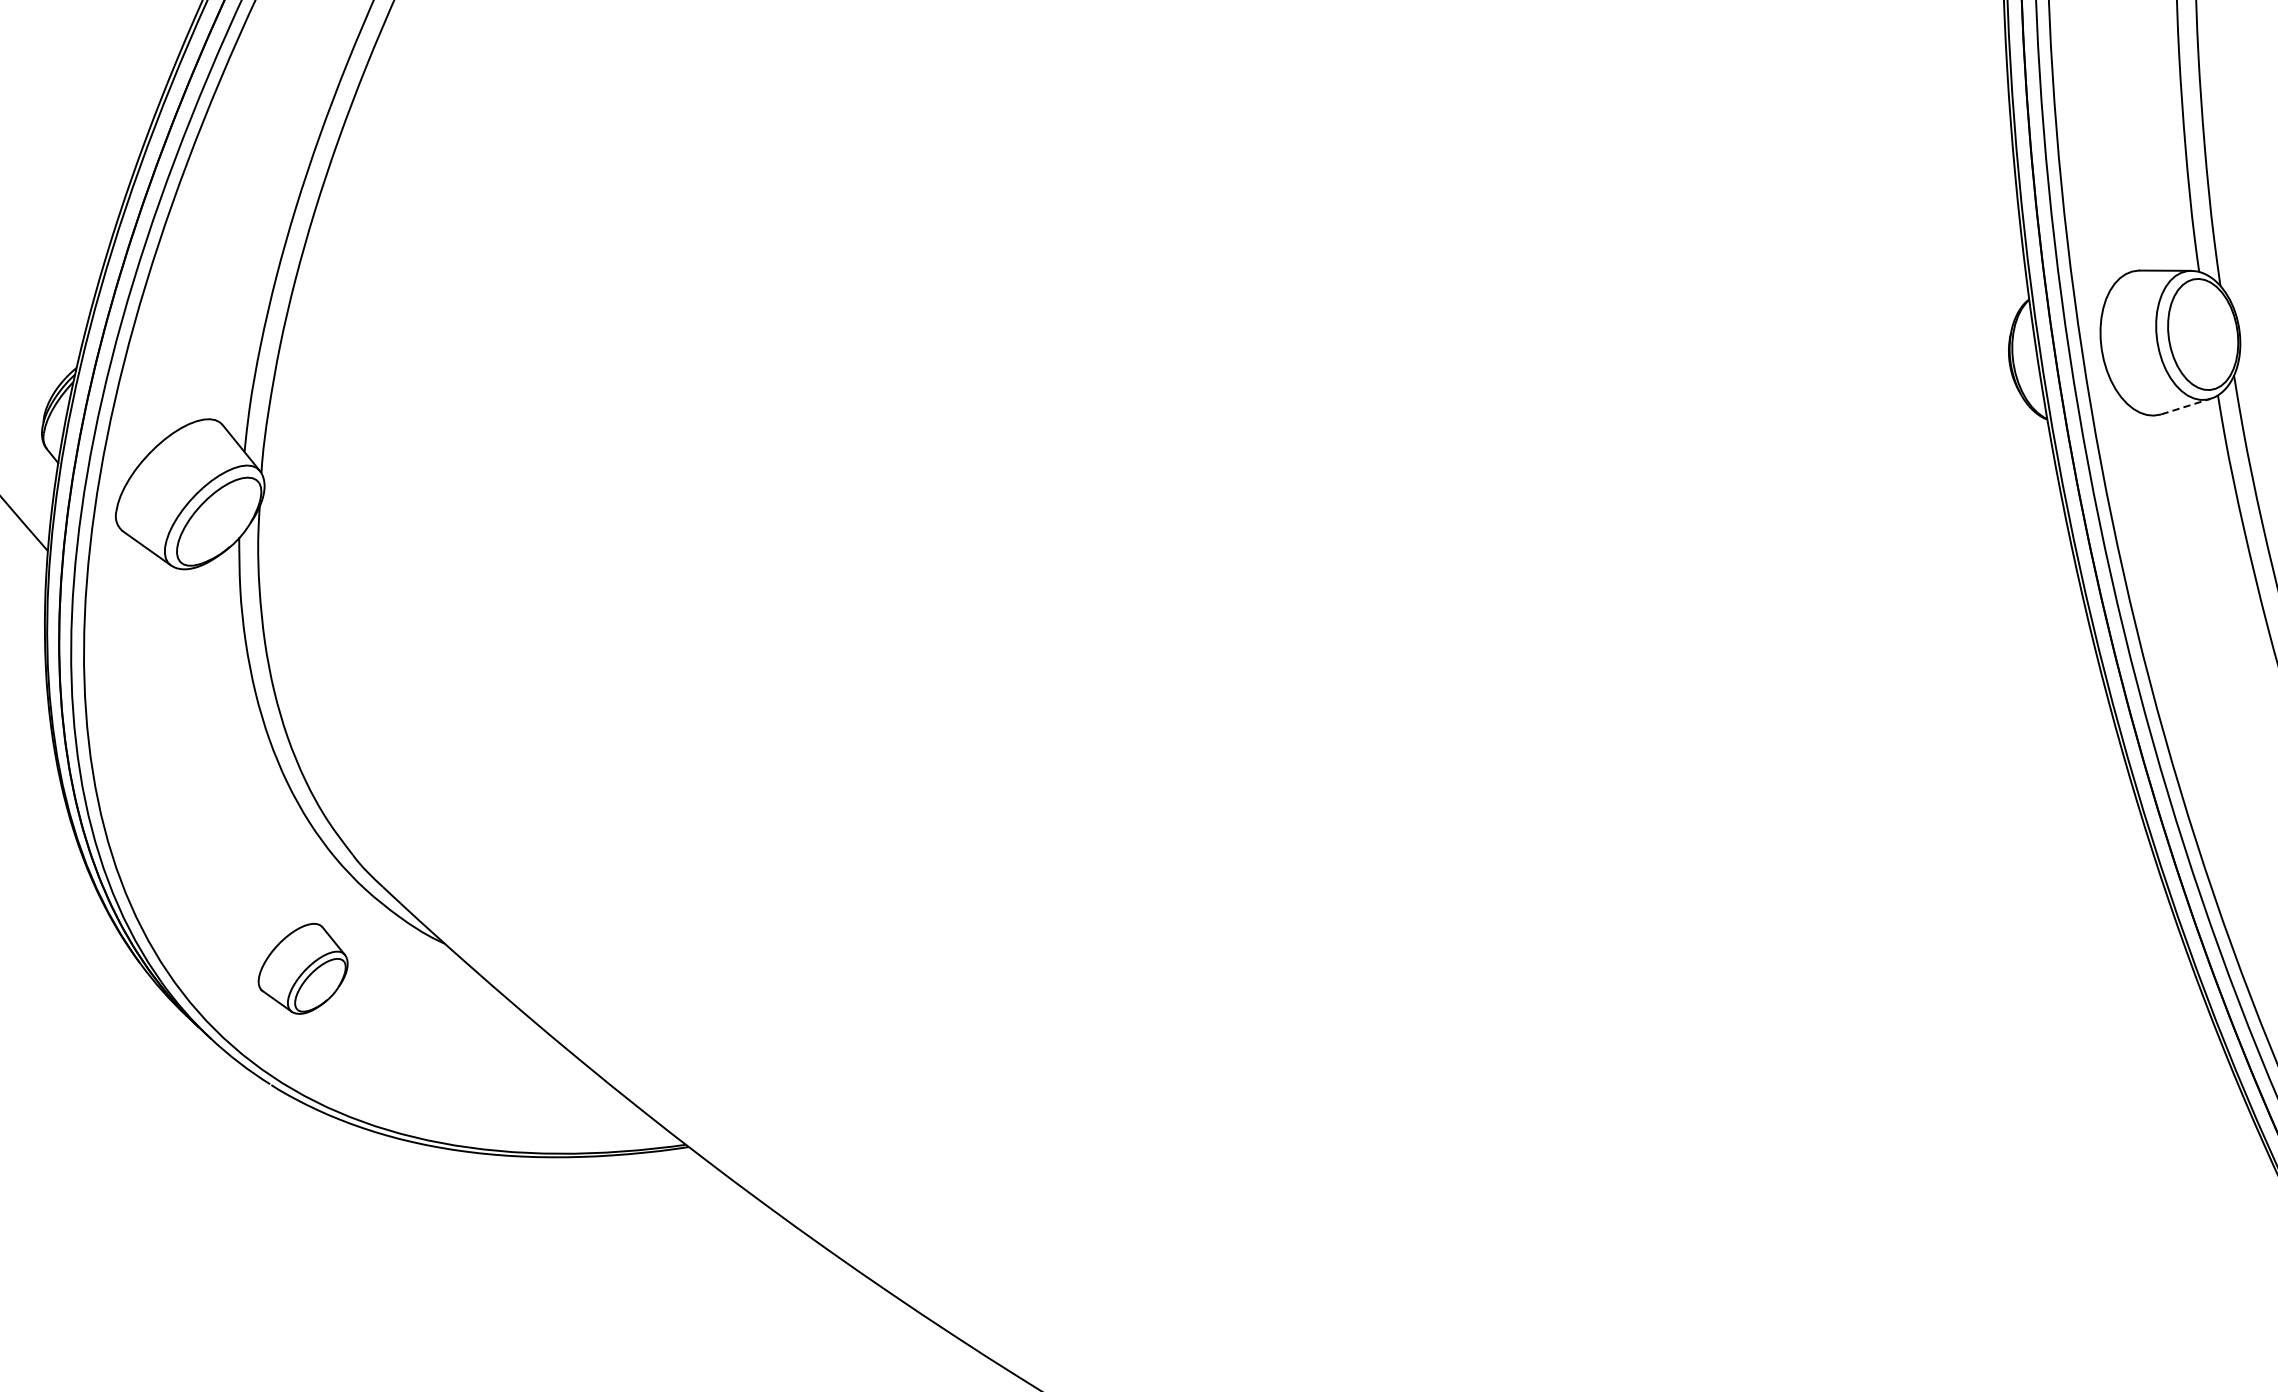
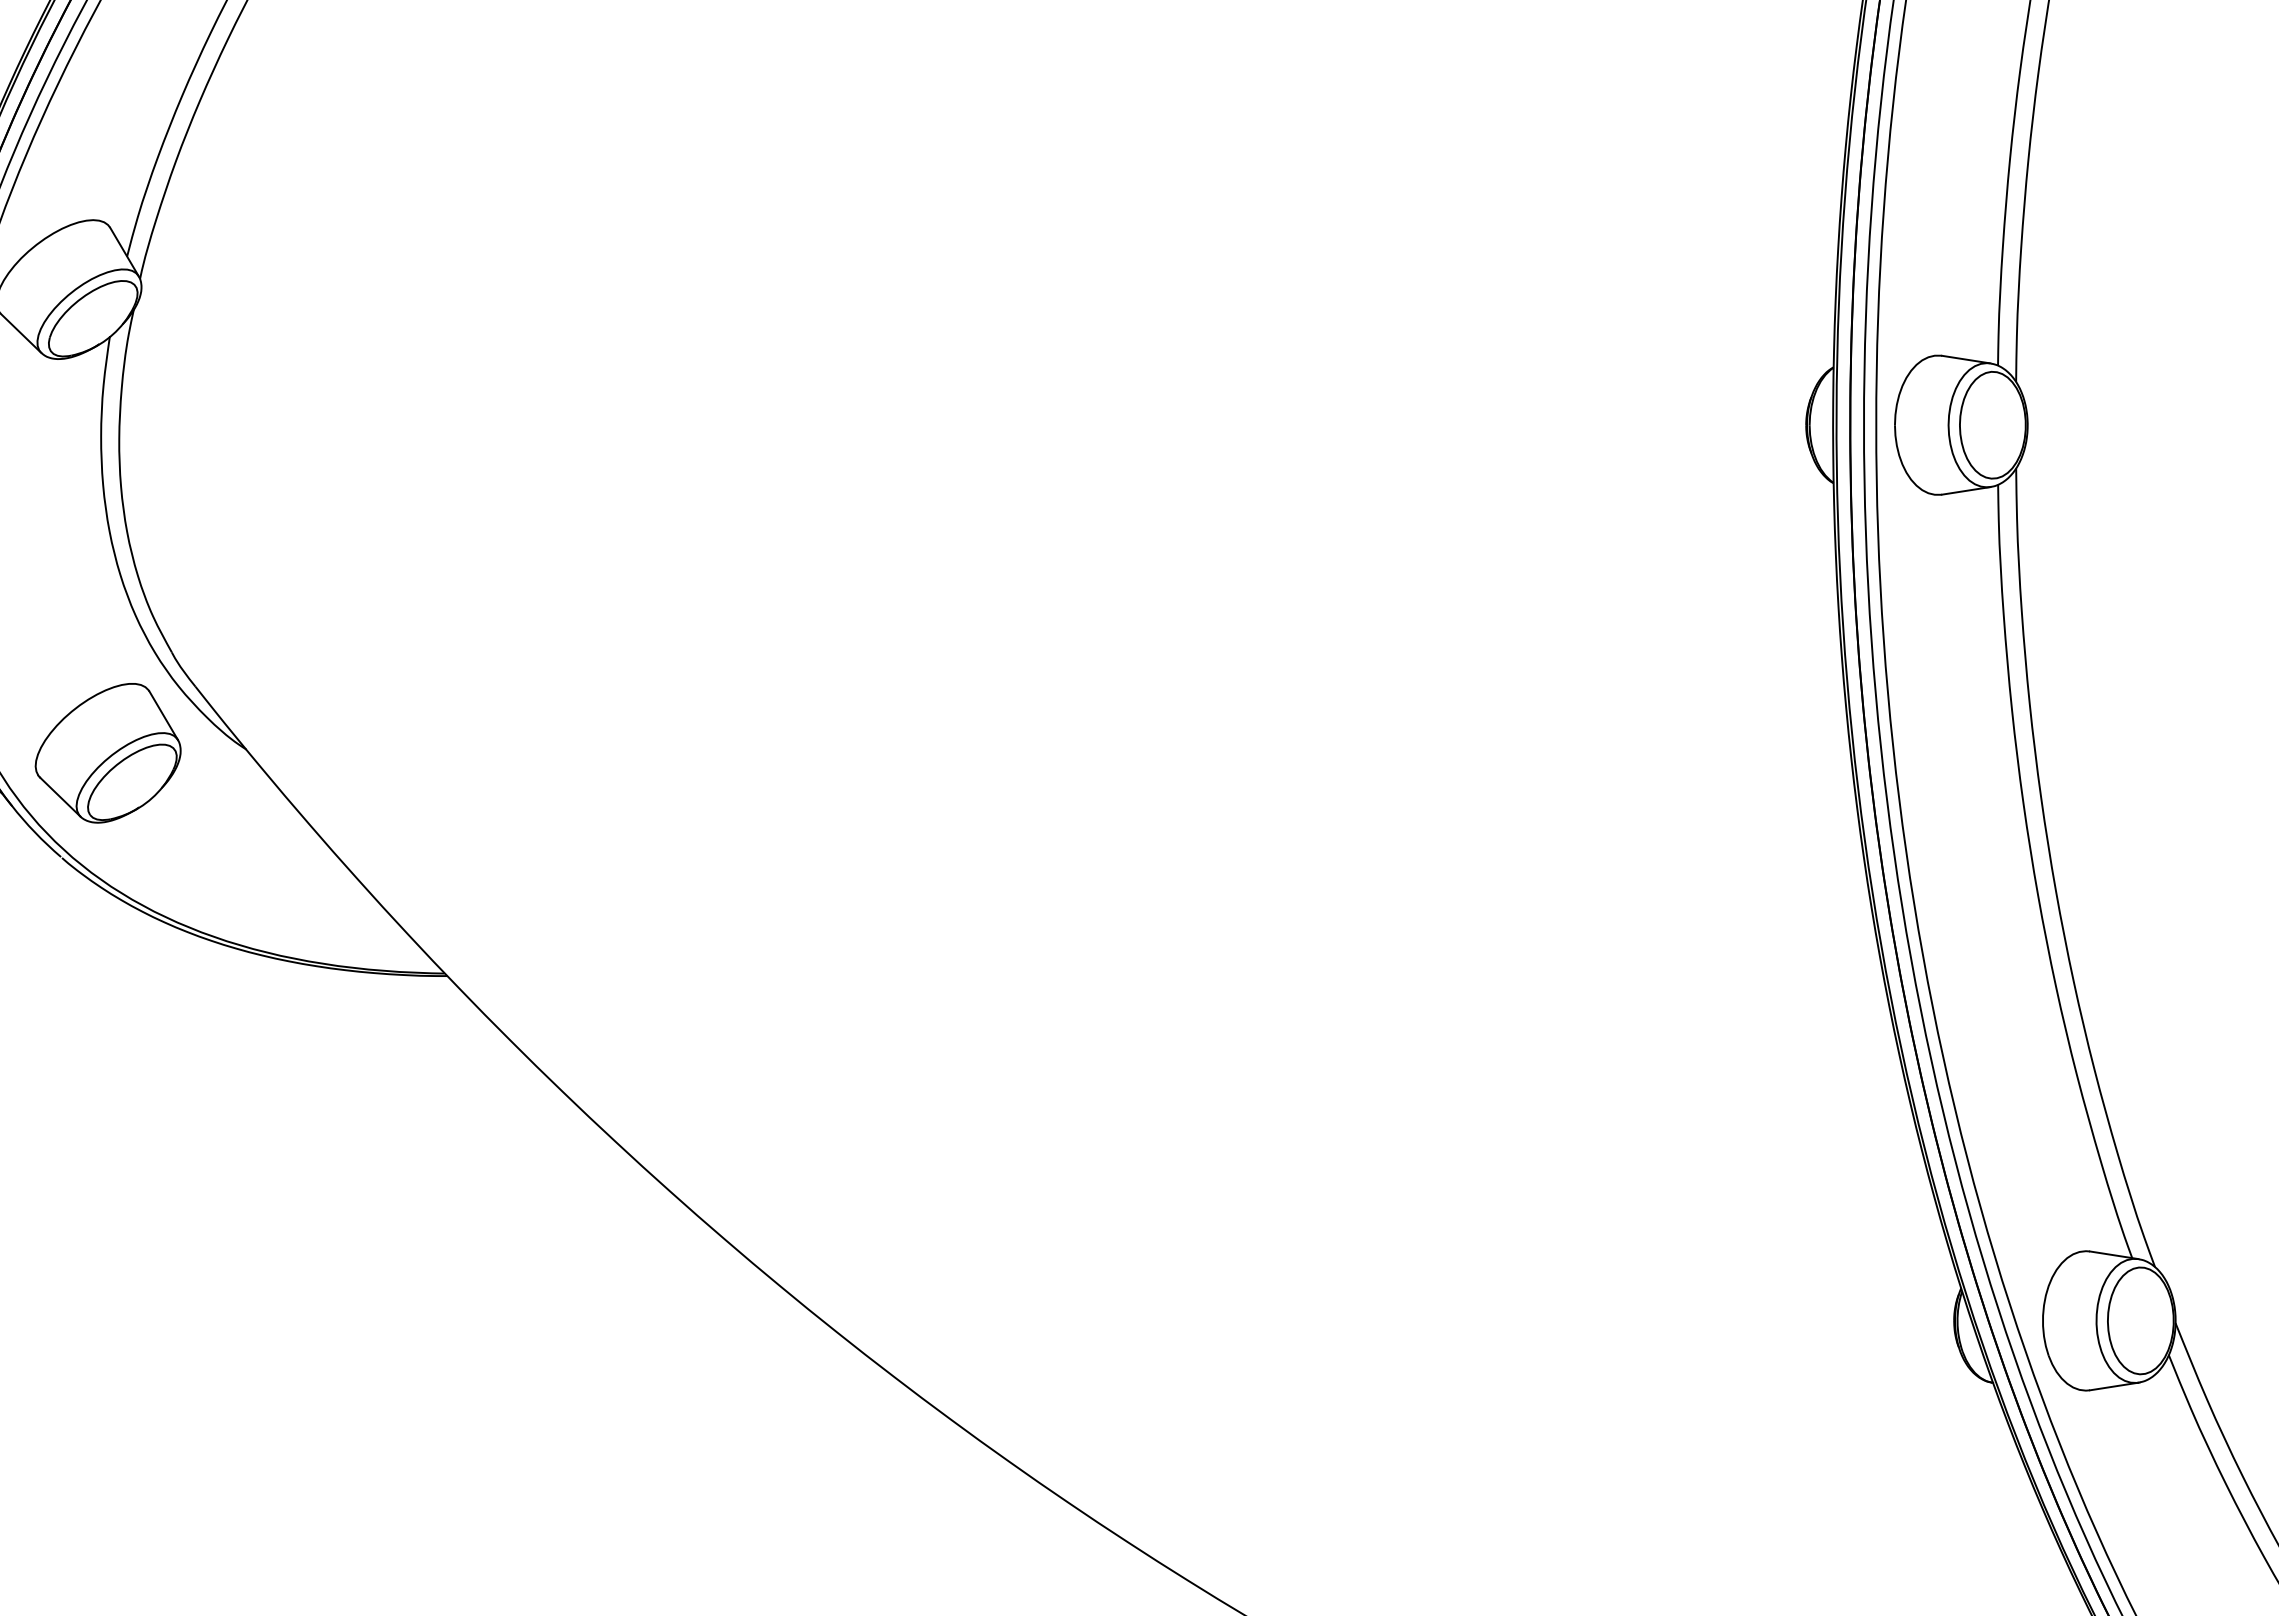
line: (2186, 406) -> (1966, 490), dashed -> solid
part: (302, 969) -> (107, 753), size x1.67

